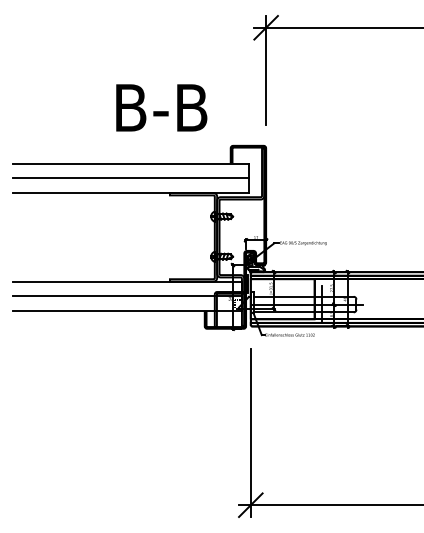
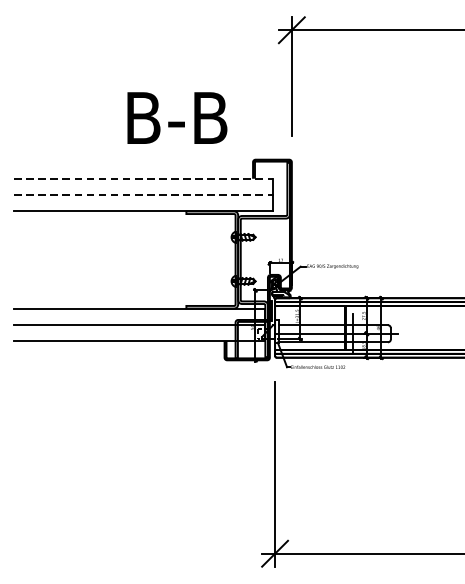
line: (131, 163) -> (144, 179), solid -> dashed
line: (131, 178) -> (144, 195), solid -> dashed

